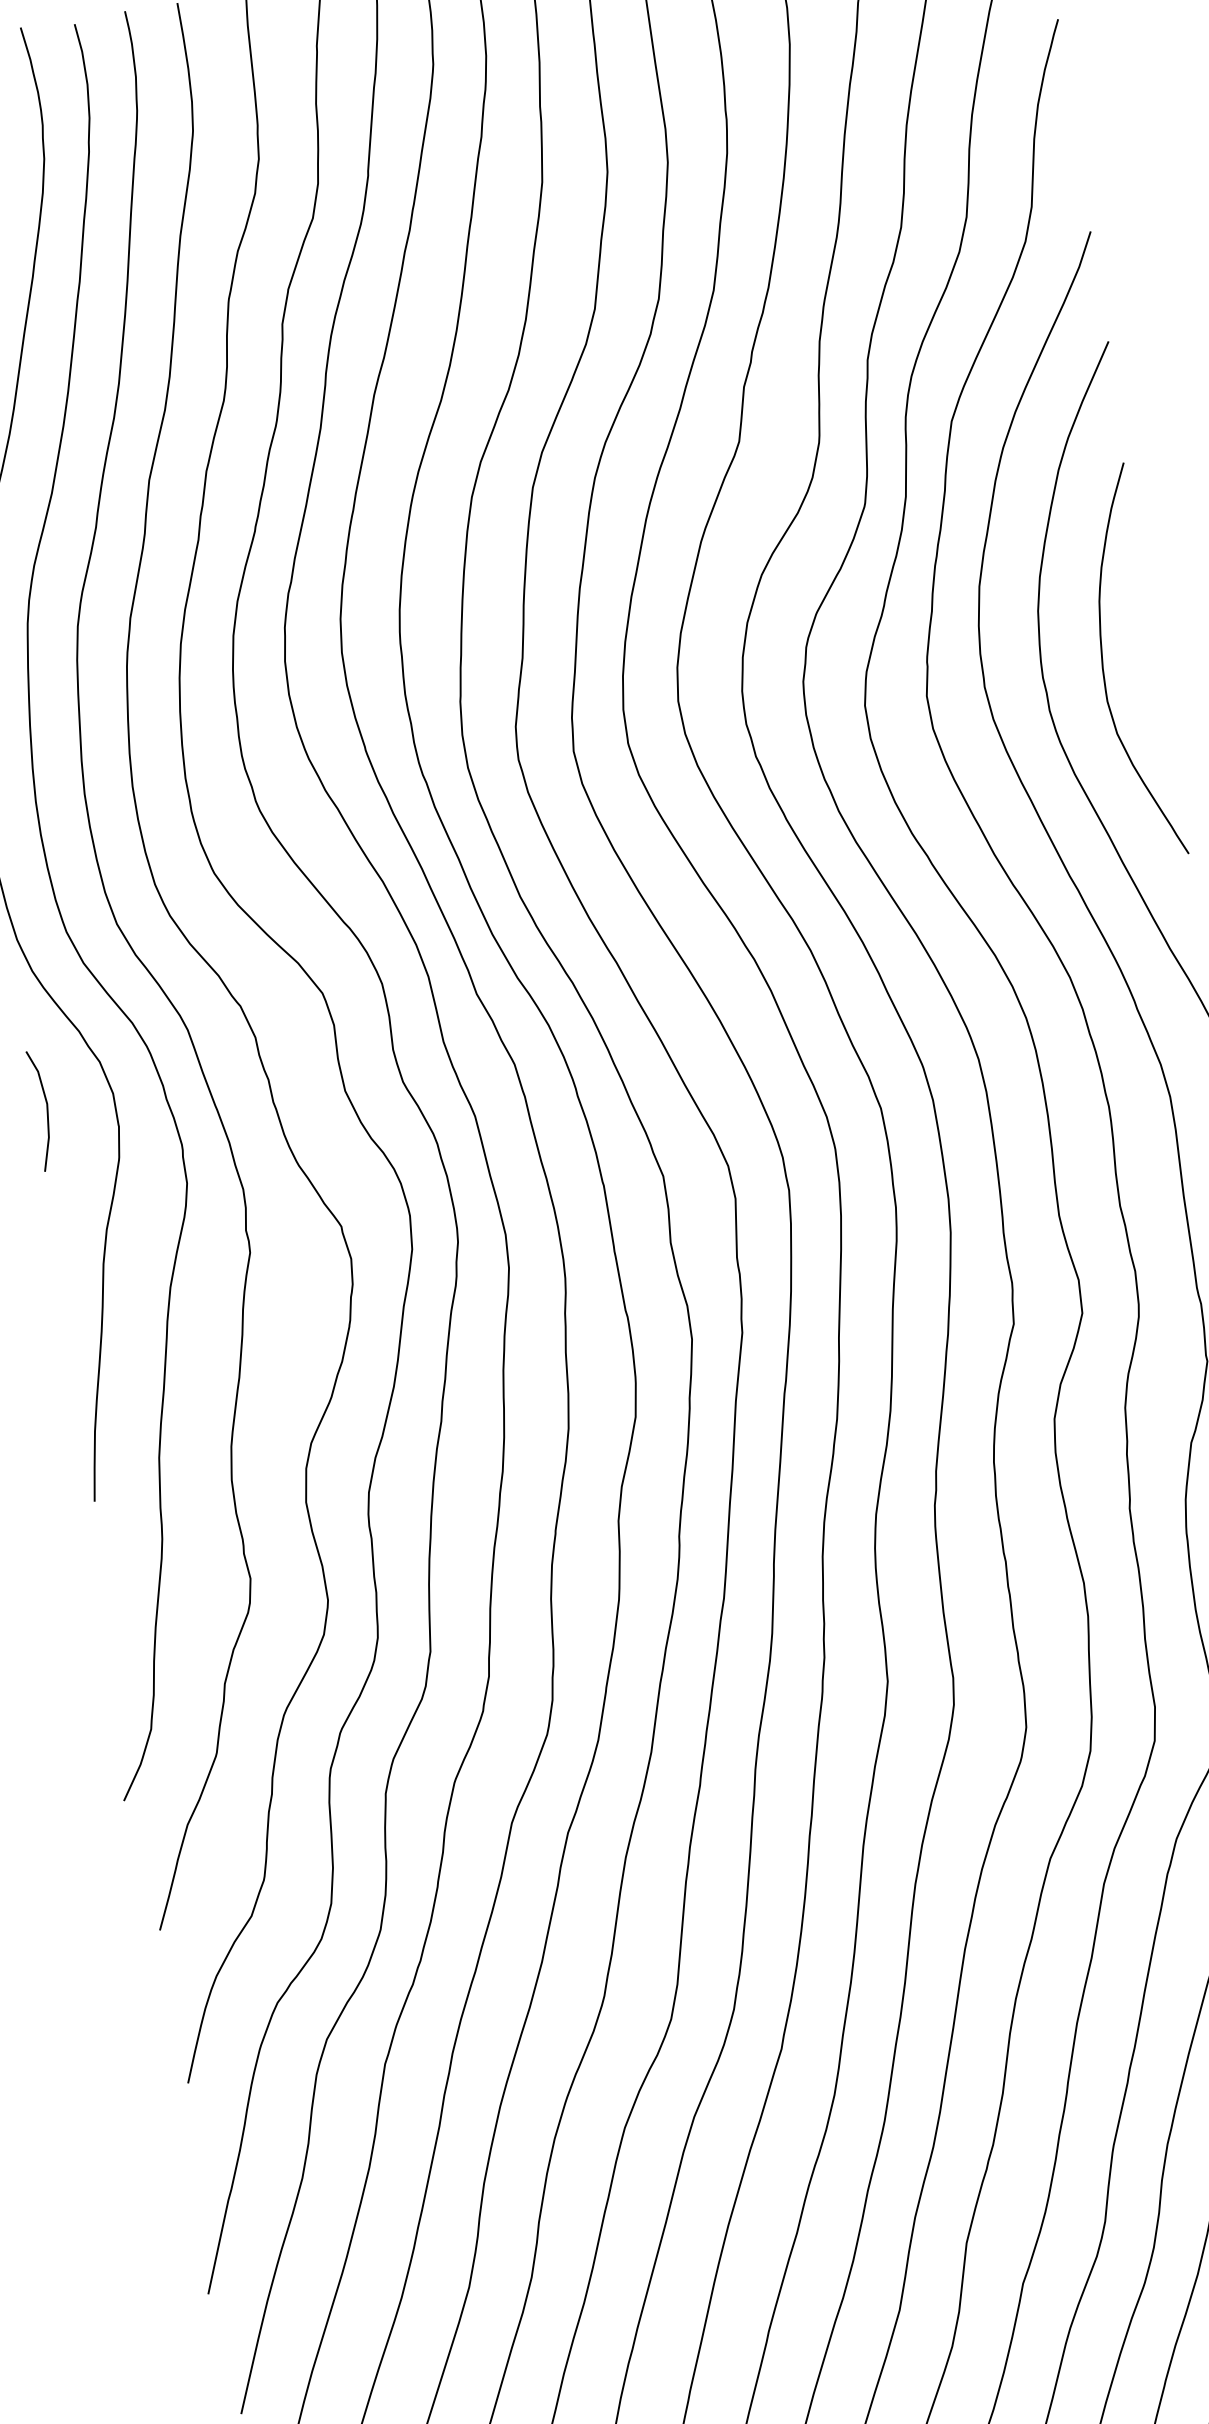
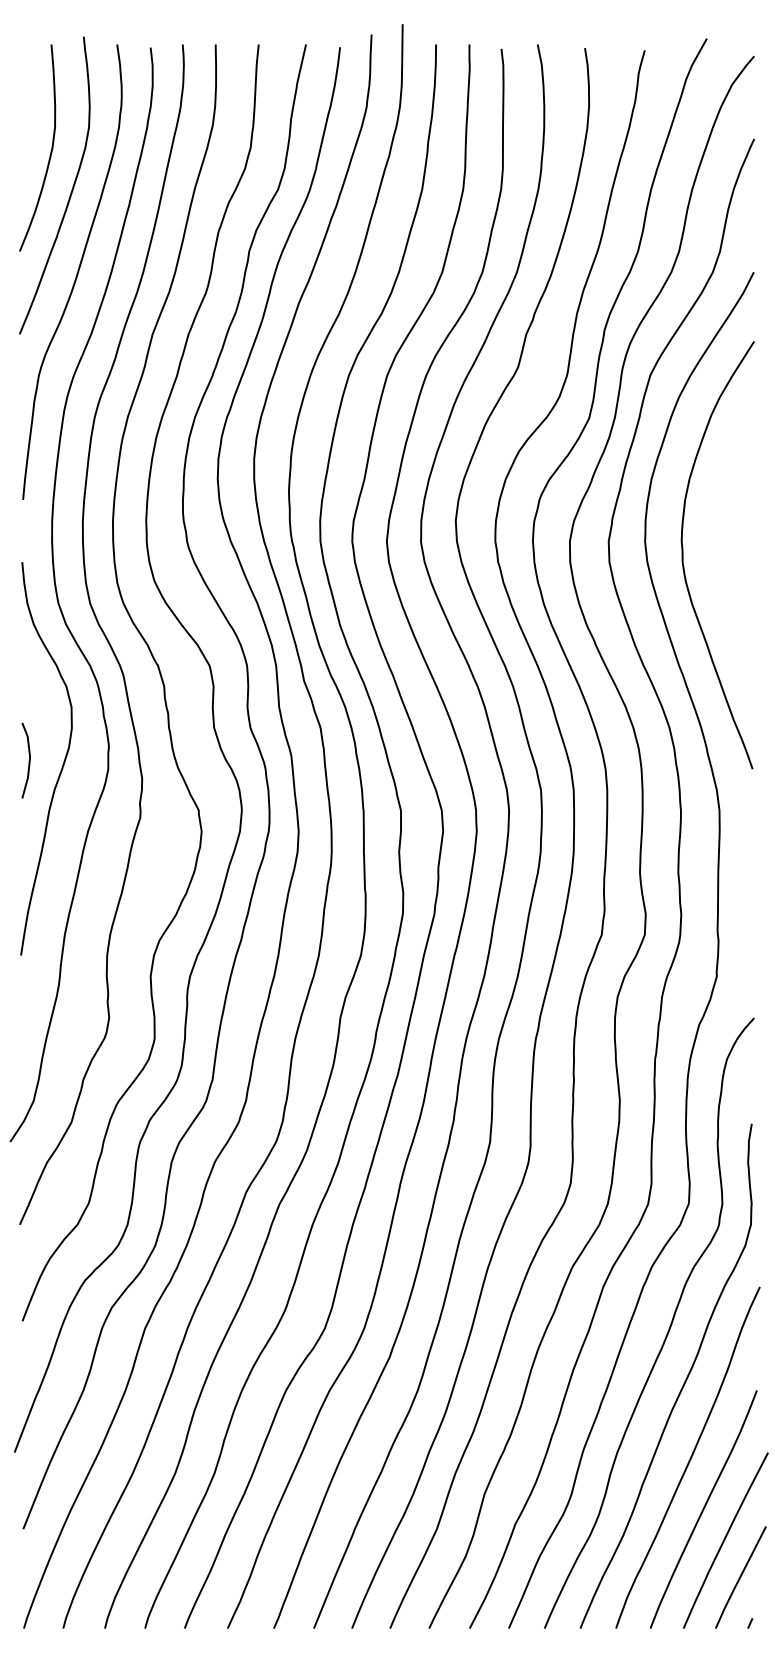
curve: (1104, 666) -> (720, 540), removed
curve: (45, 1109) -> (28, 760), moved

